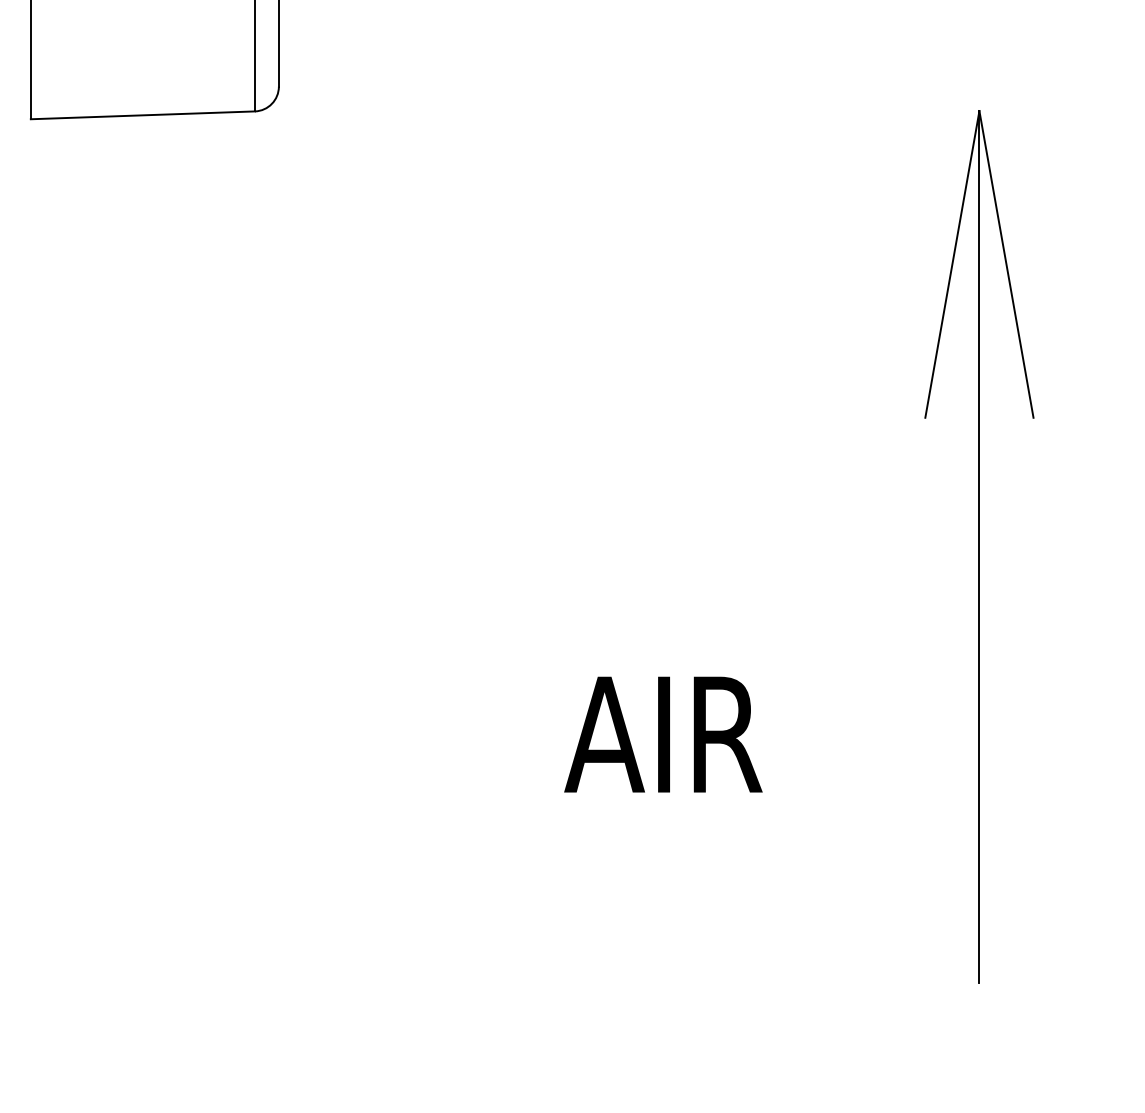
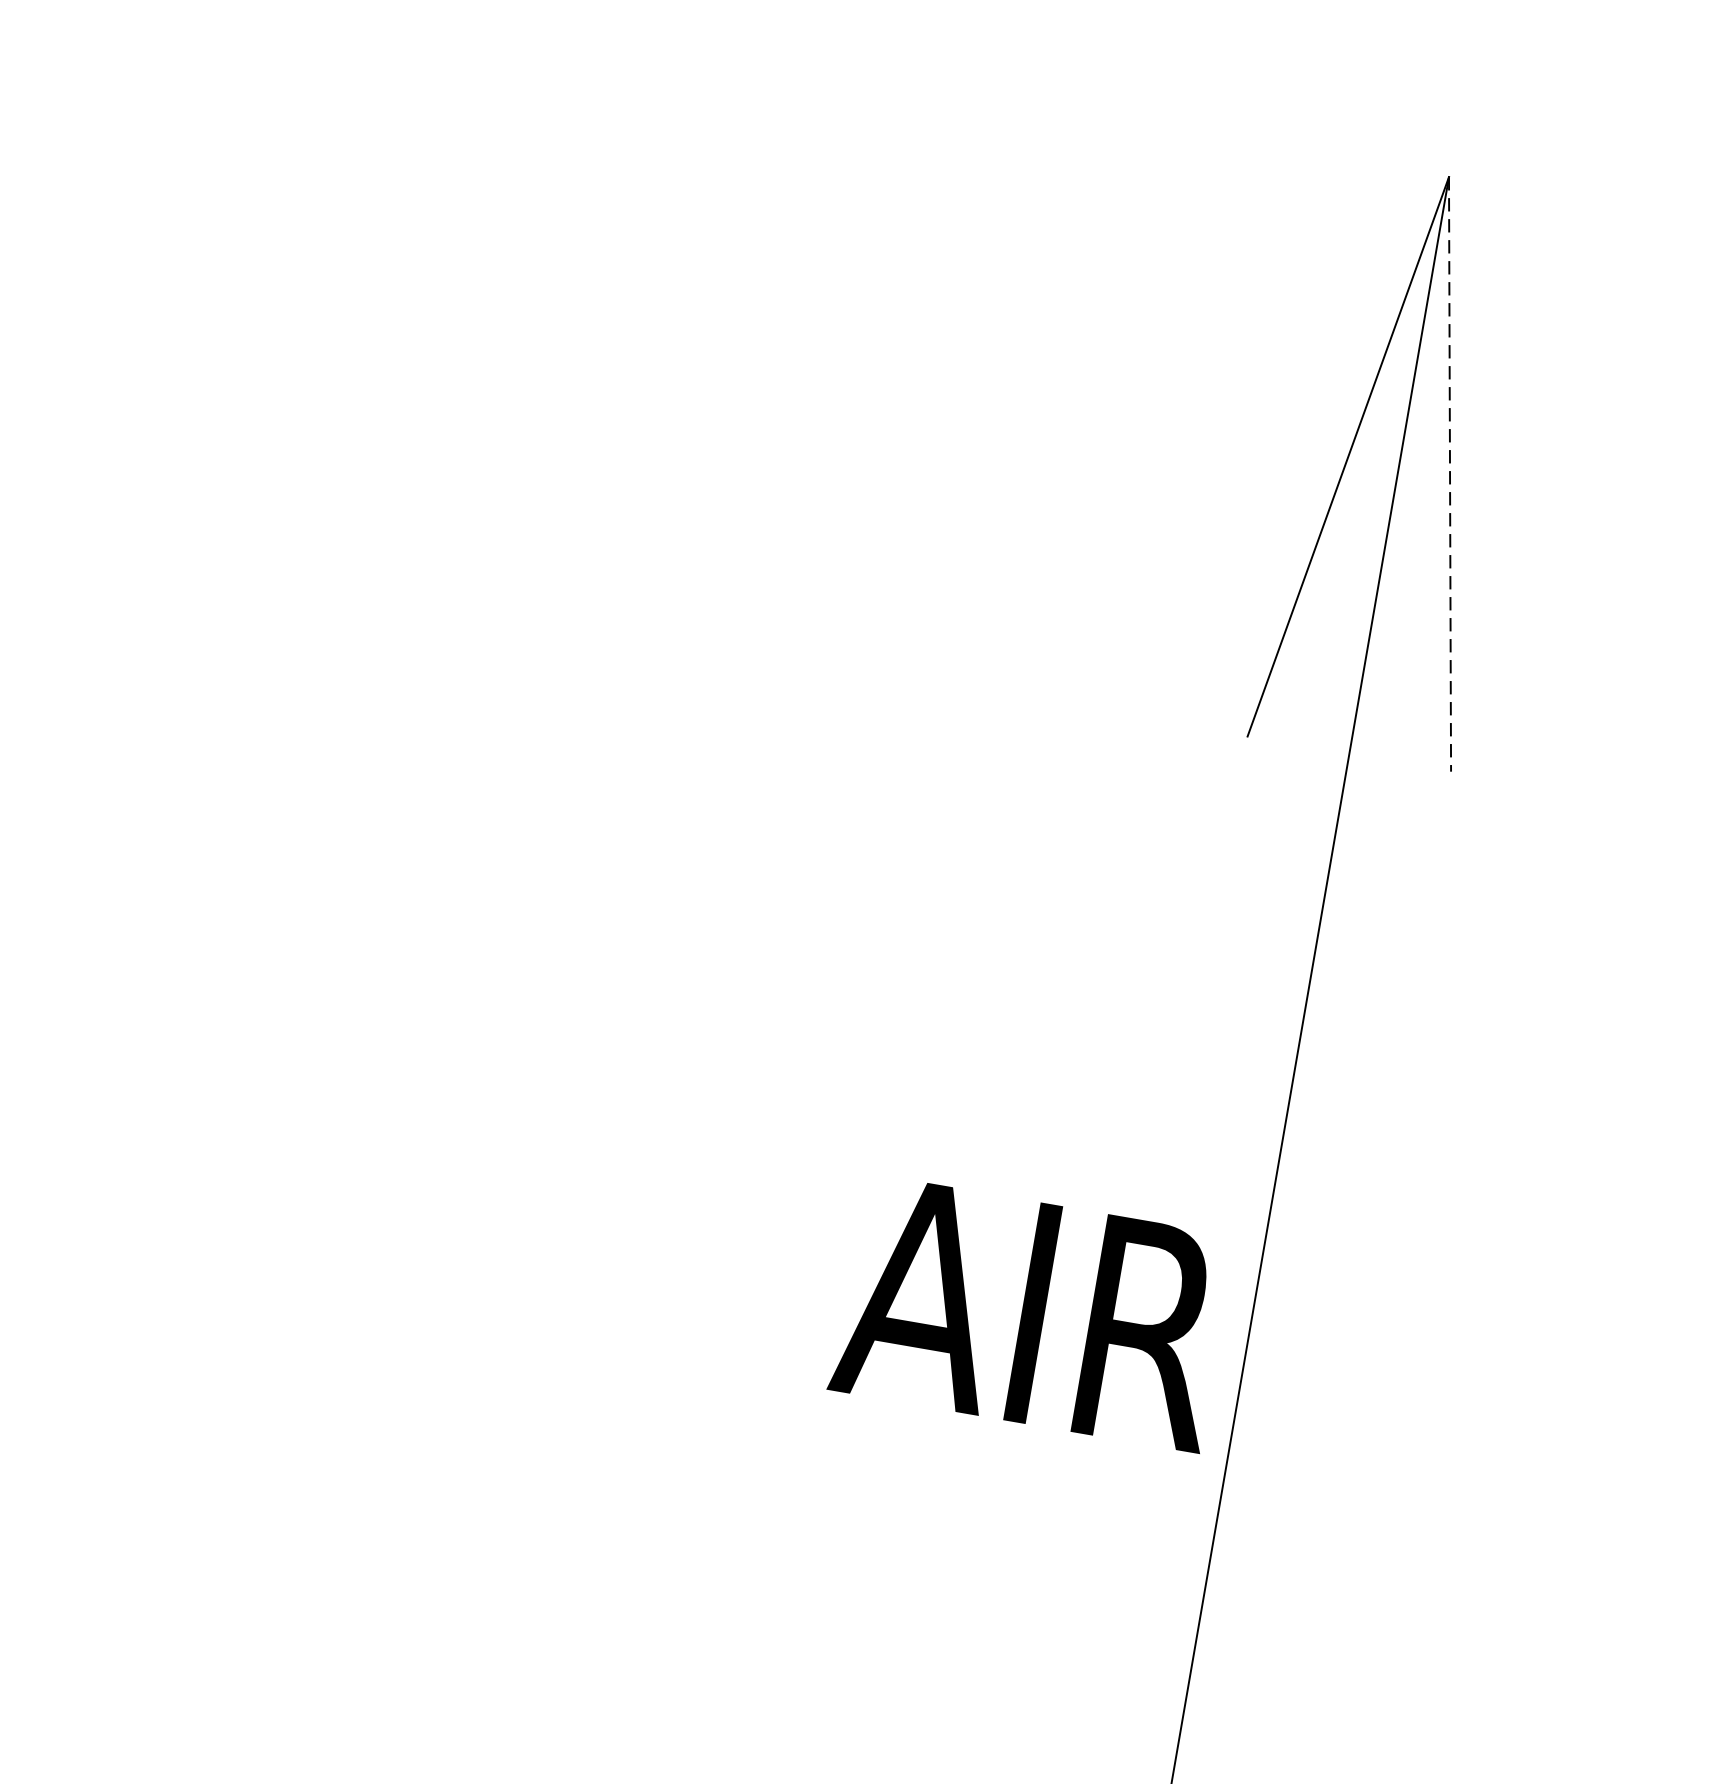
line: (1006, 264) -> (1450, 474), solid -> dashed
text: (663, 734) -> (1032, 1312), moved

